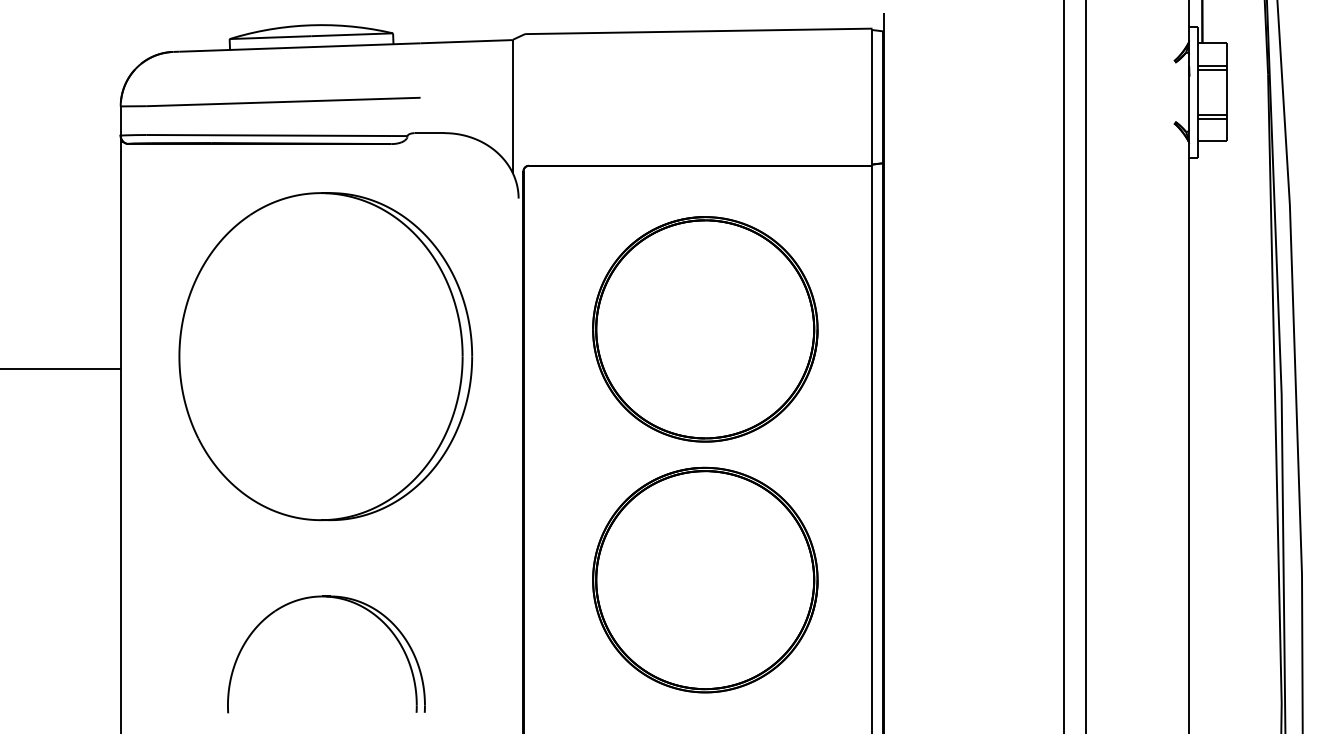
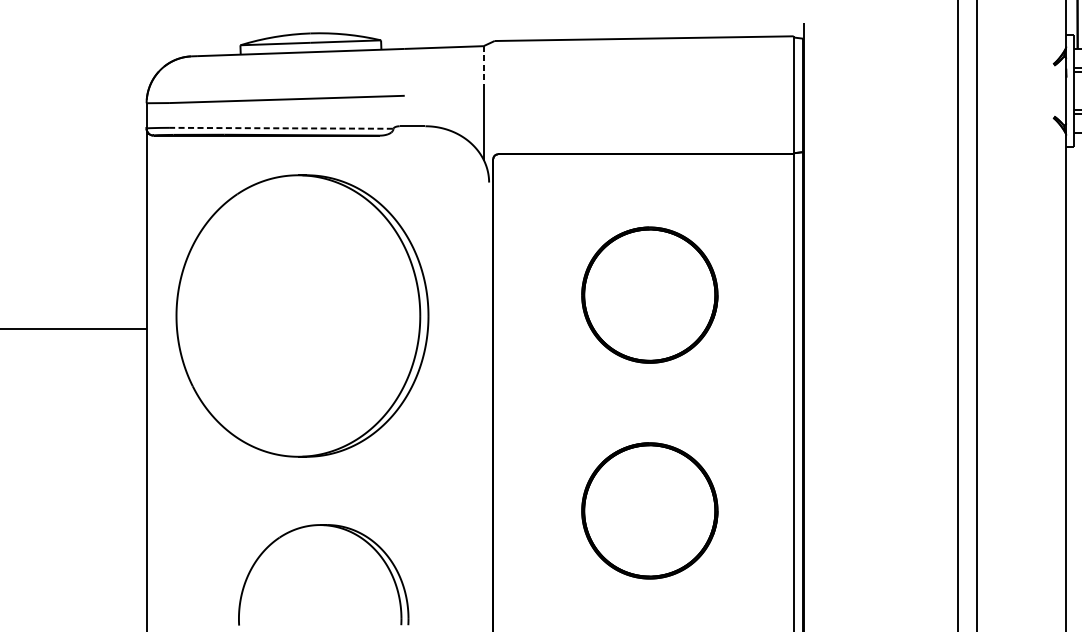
line: (512, 64) -> (483, 67), solid -> dashed
line: (277, 135) -> (281, 128), solid -> dashed
part: (705, 329) -> (649, 295), size x0.7
part: (325, 356) -> (302, 315), moved
part: (705, 579) -> (649, 510), size x0.7

